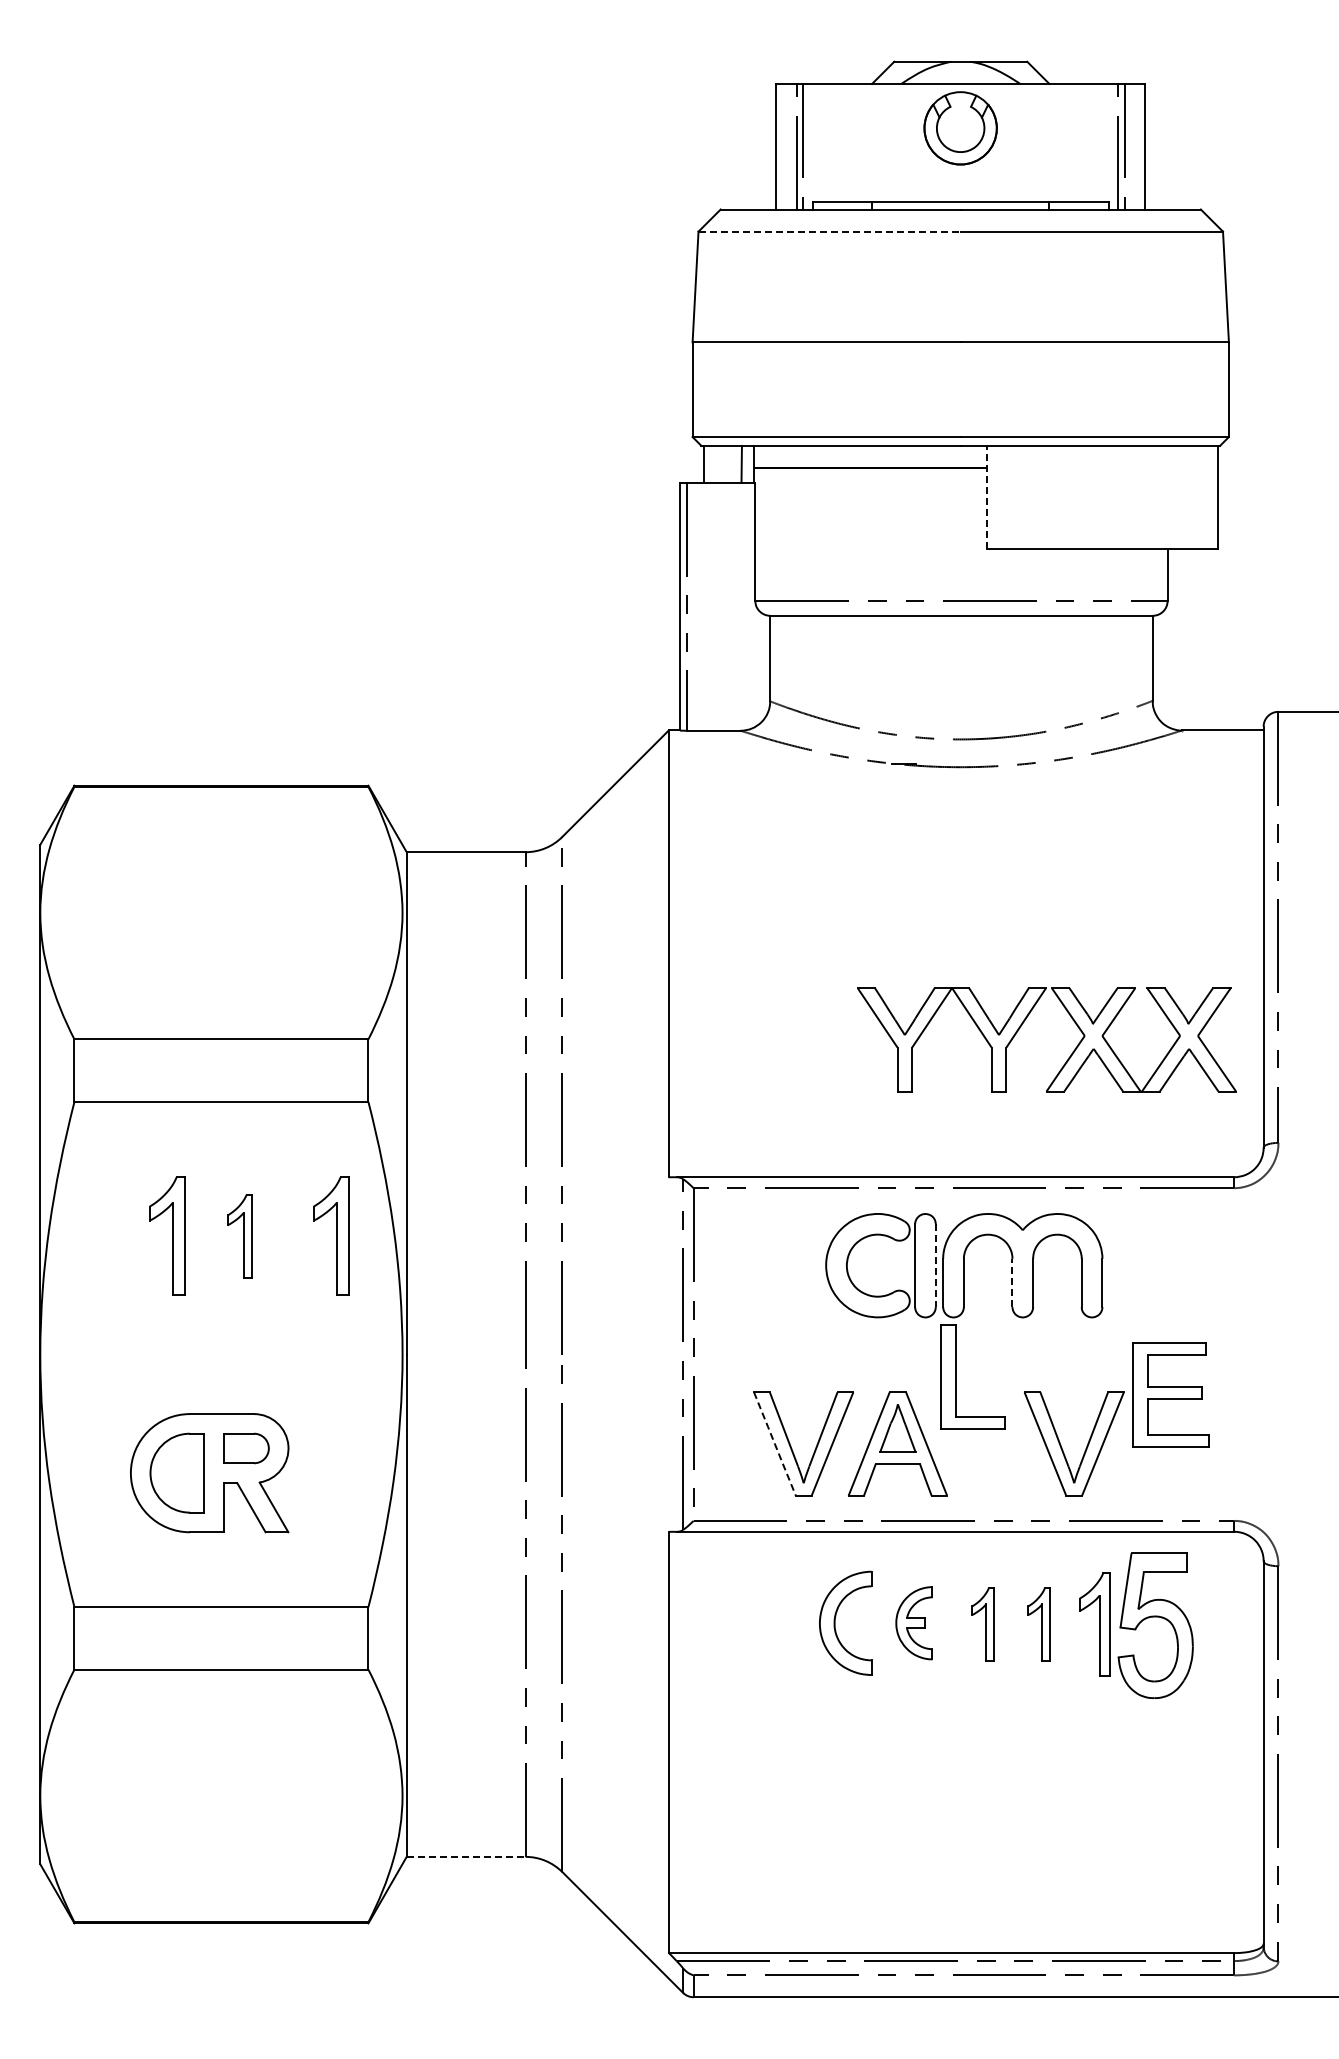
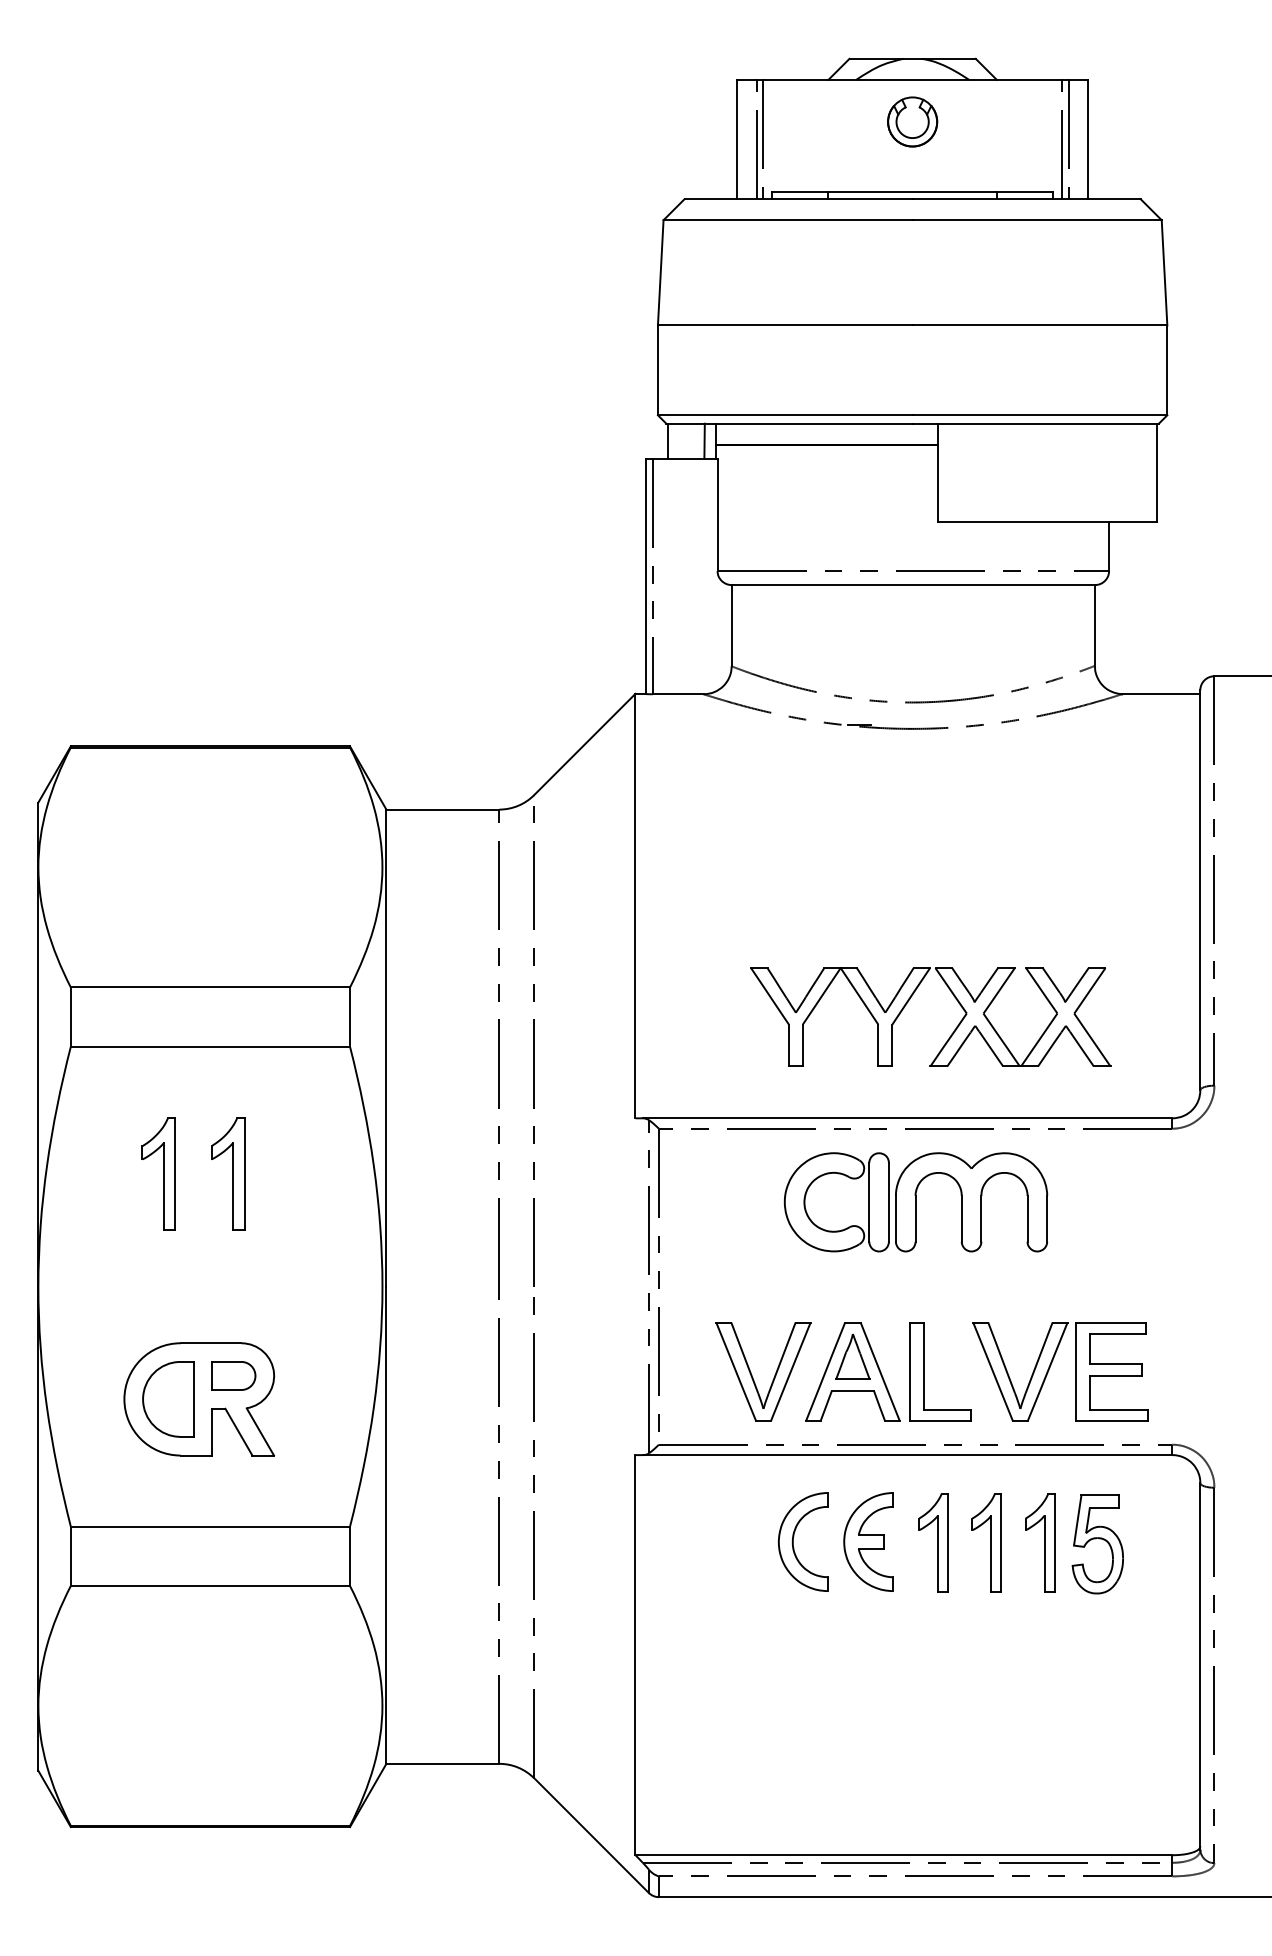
part: (960, 127) -> (912, 121), size x0.71
line: (830, 231) -> (788, 220), dashed -> solid
line: (987, 497) -> (938, 472), dashed -> solid
part: (1022, 1025) -> (907, 1003), moved
part: (239, 1235) -> (227, 1173), size x1.43
part: (331, 1235) -> (314, 1173), removed
line: (935, 1266) -> (888, 1203), dashed -> solid
line: (1012, 1282) -> (961, 1218), dashed -> solid
part: (956, 1376) -> (924, 1371), moved
part: (1170, 1394) -> (1111, 1371), moved
line: (775, 1444) -> (736, 1372), dashed -> solid
part: (913, 1622) -> (867, 1541), size x1.43
part: (982, 1624) -> (933, 1543), size x1.43
part: (1038, 1624) -> (986, 1543), size x1.43
part: (1155, 1625) -> (1097, 1544), size x0.71
line: (466, 1856) -> (443, 1763), dashed -> solid

